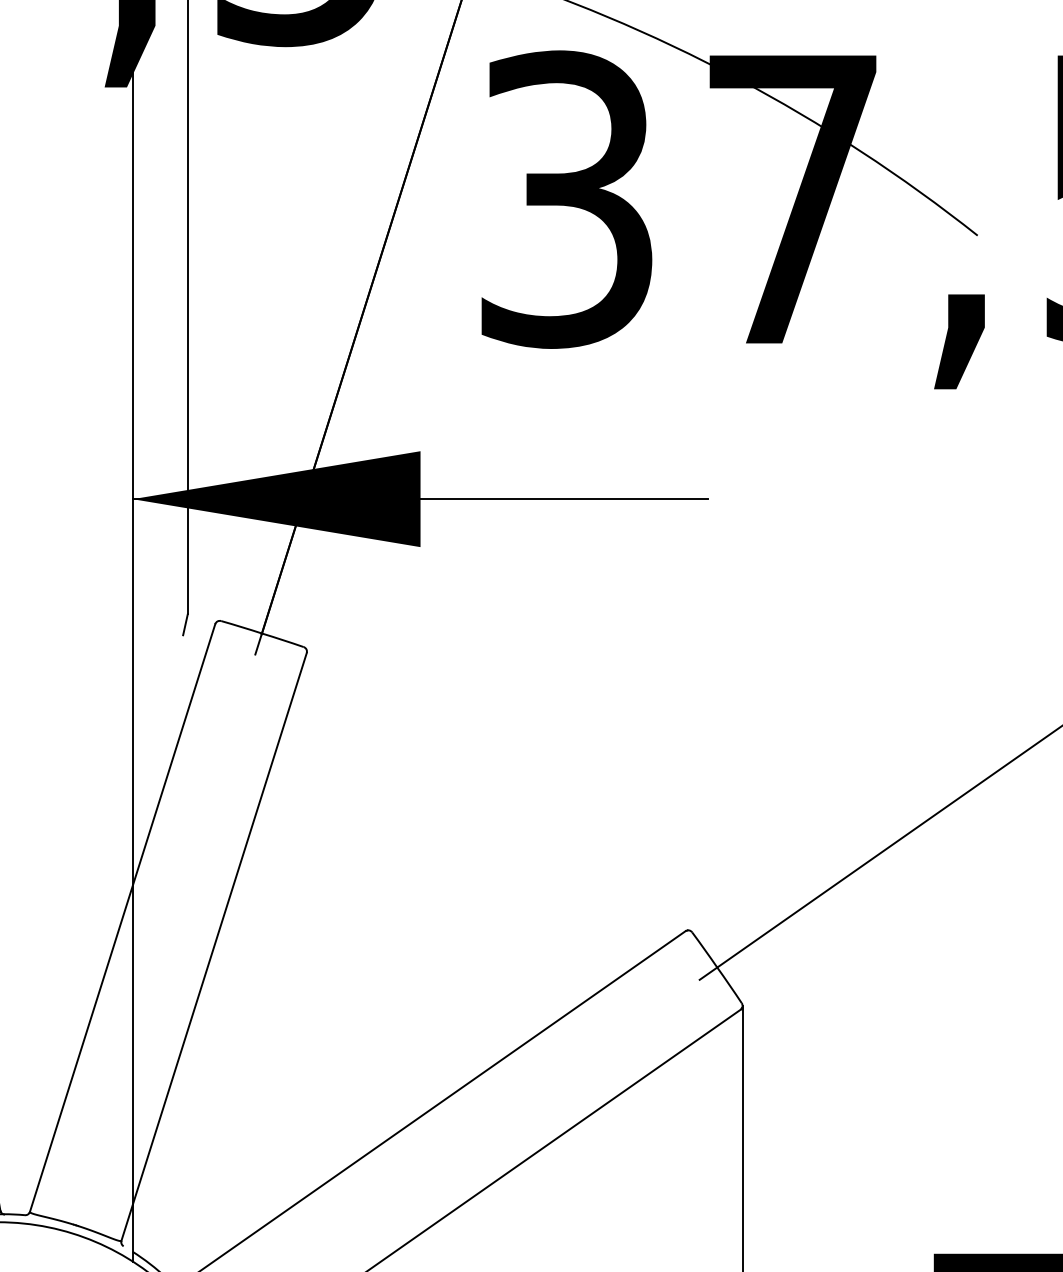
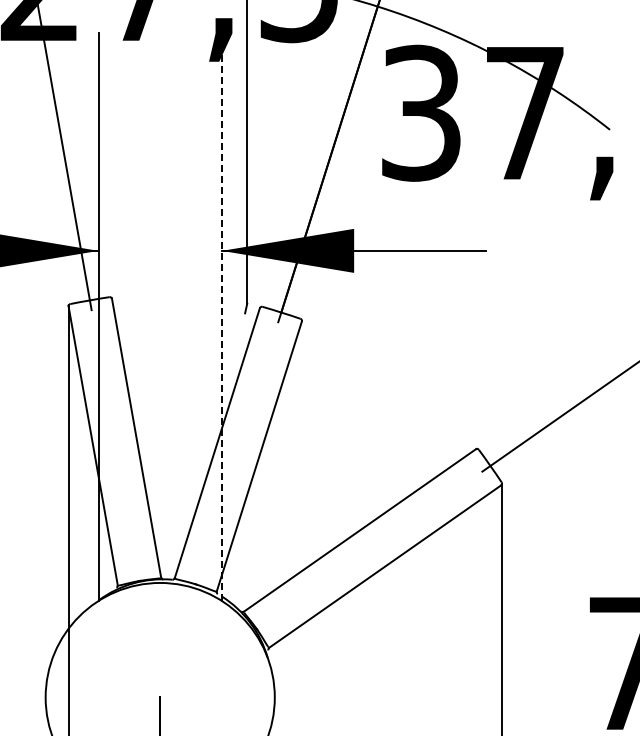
line: (131, 644) -> (221, 317), solid -> dashed

